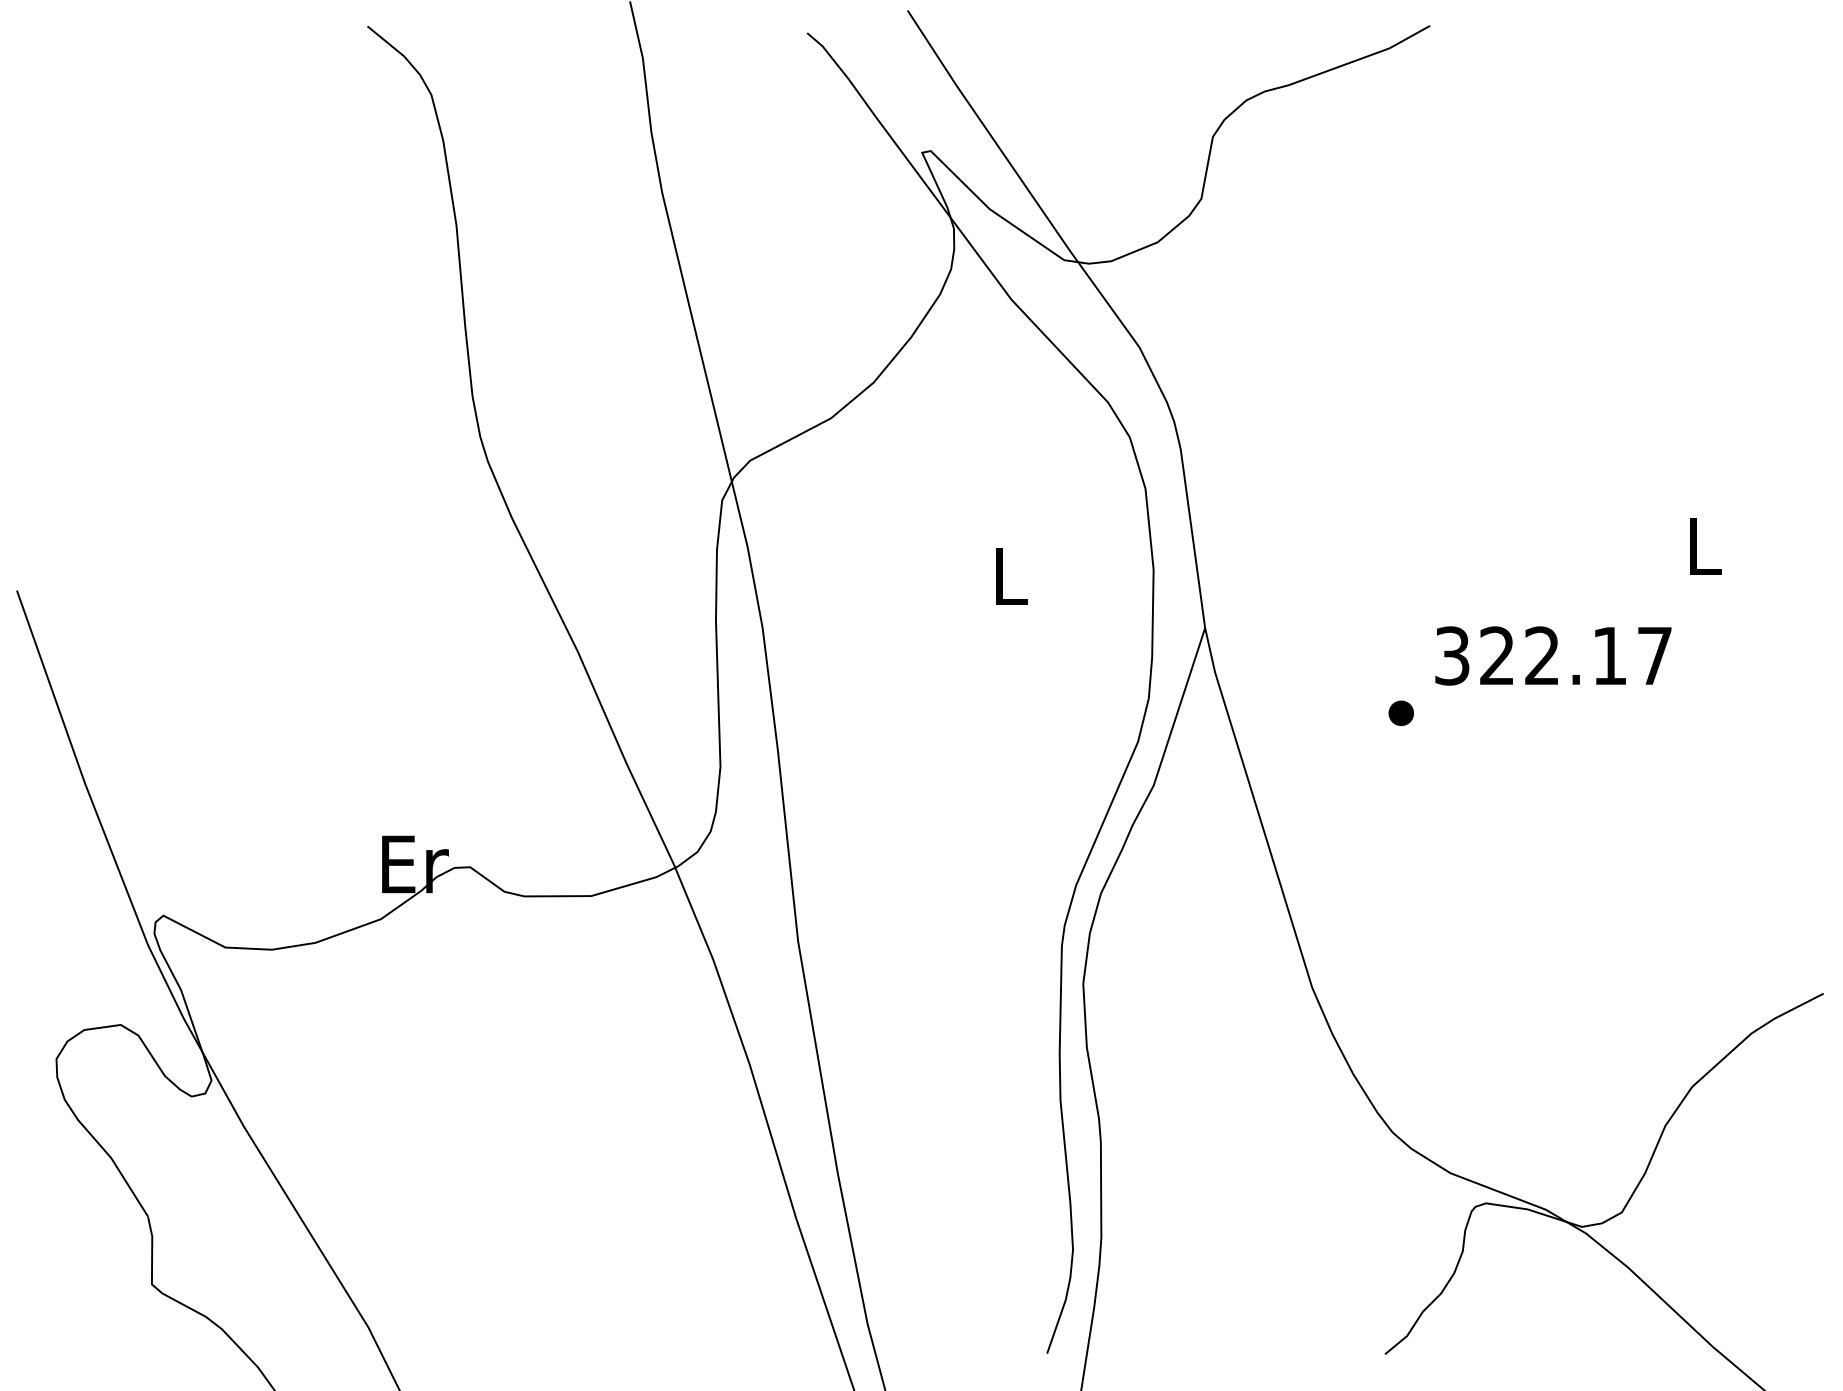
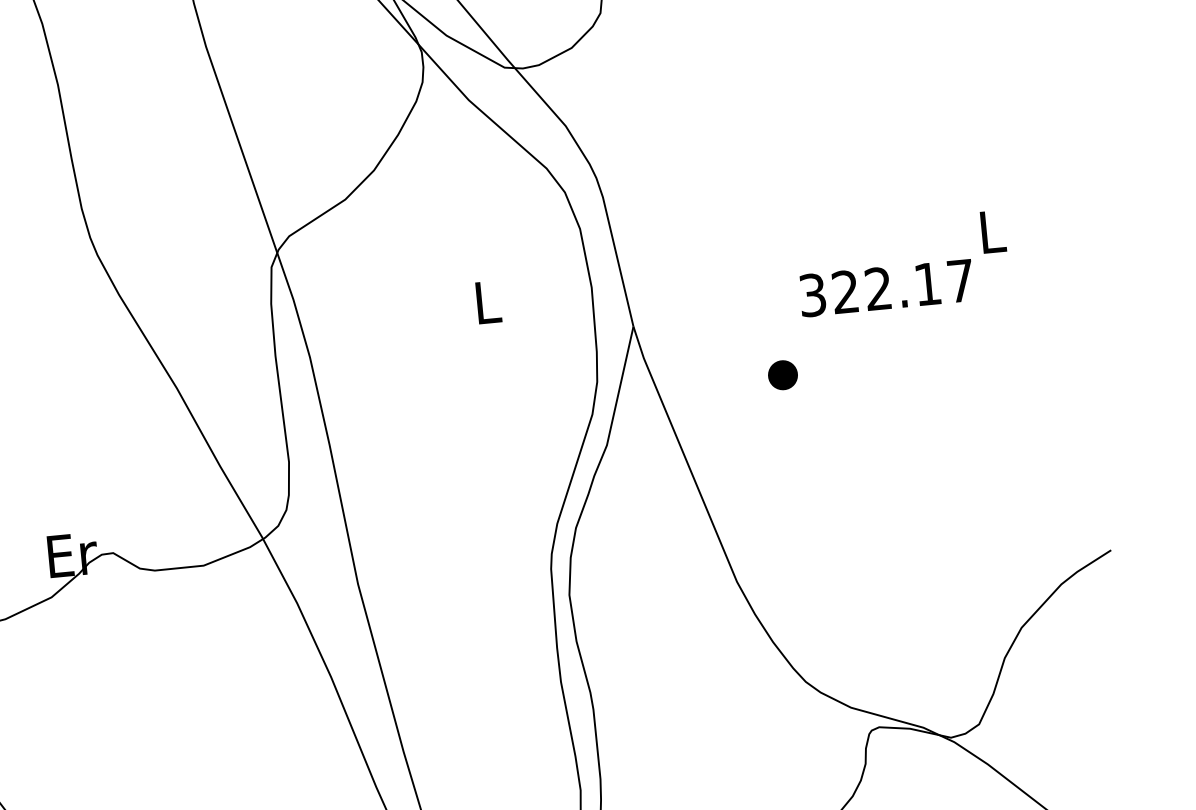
text: (1553, 655) -> (886, 287), moved
part: (1400, 712) -> (782, 374), size x1.6

